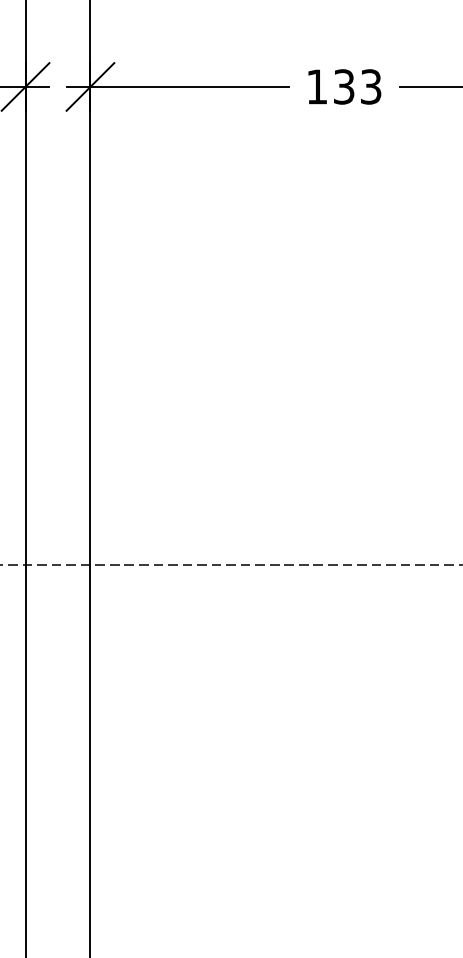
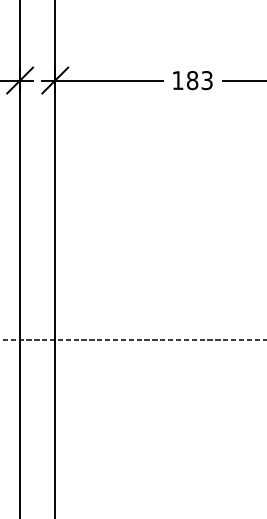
text: (344, 86) -> (192, 80), 133 -> 183

